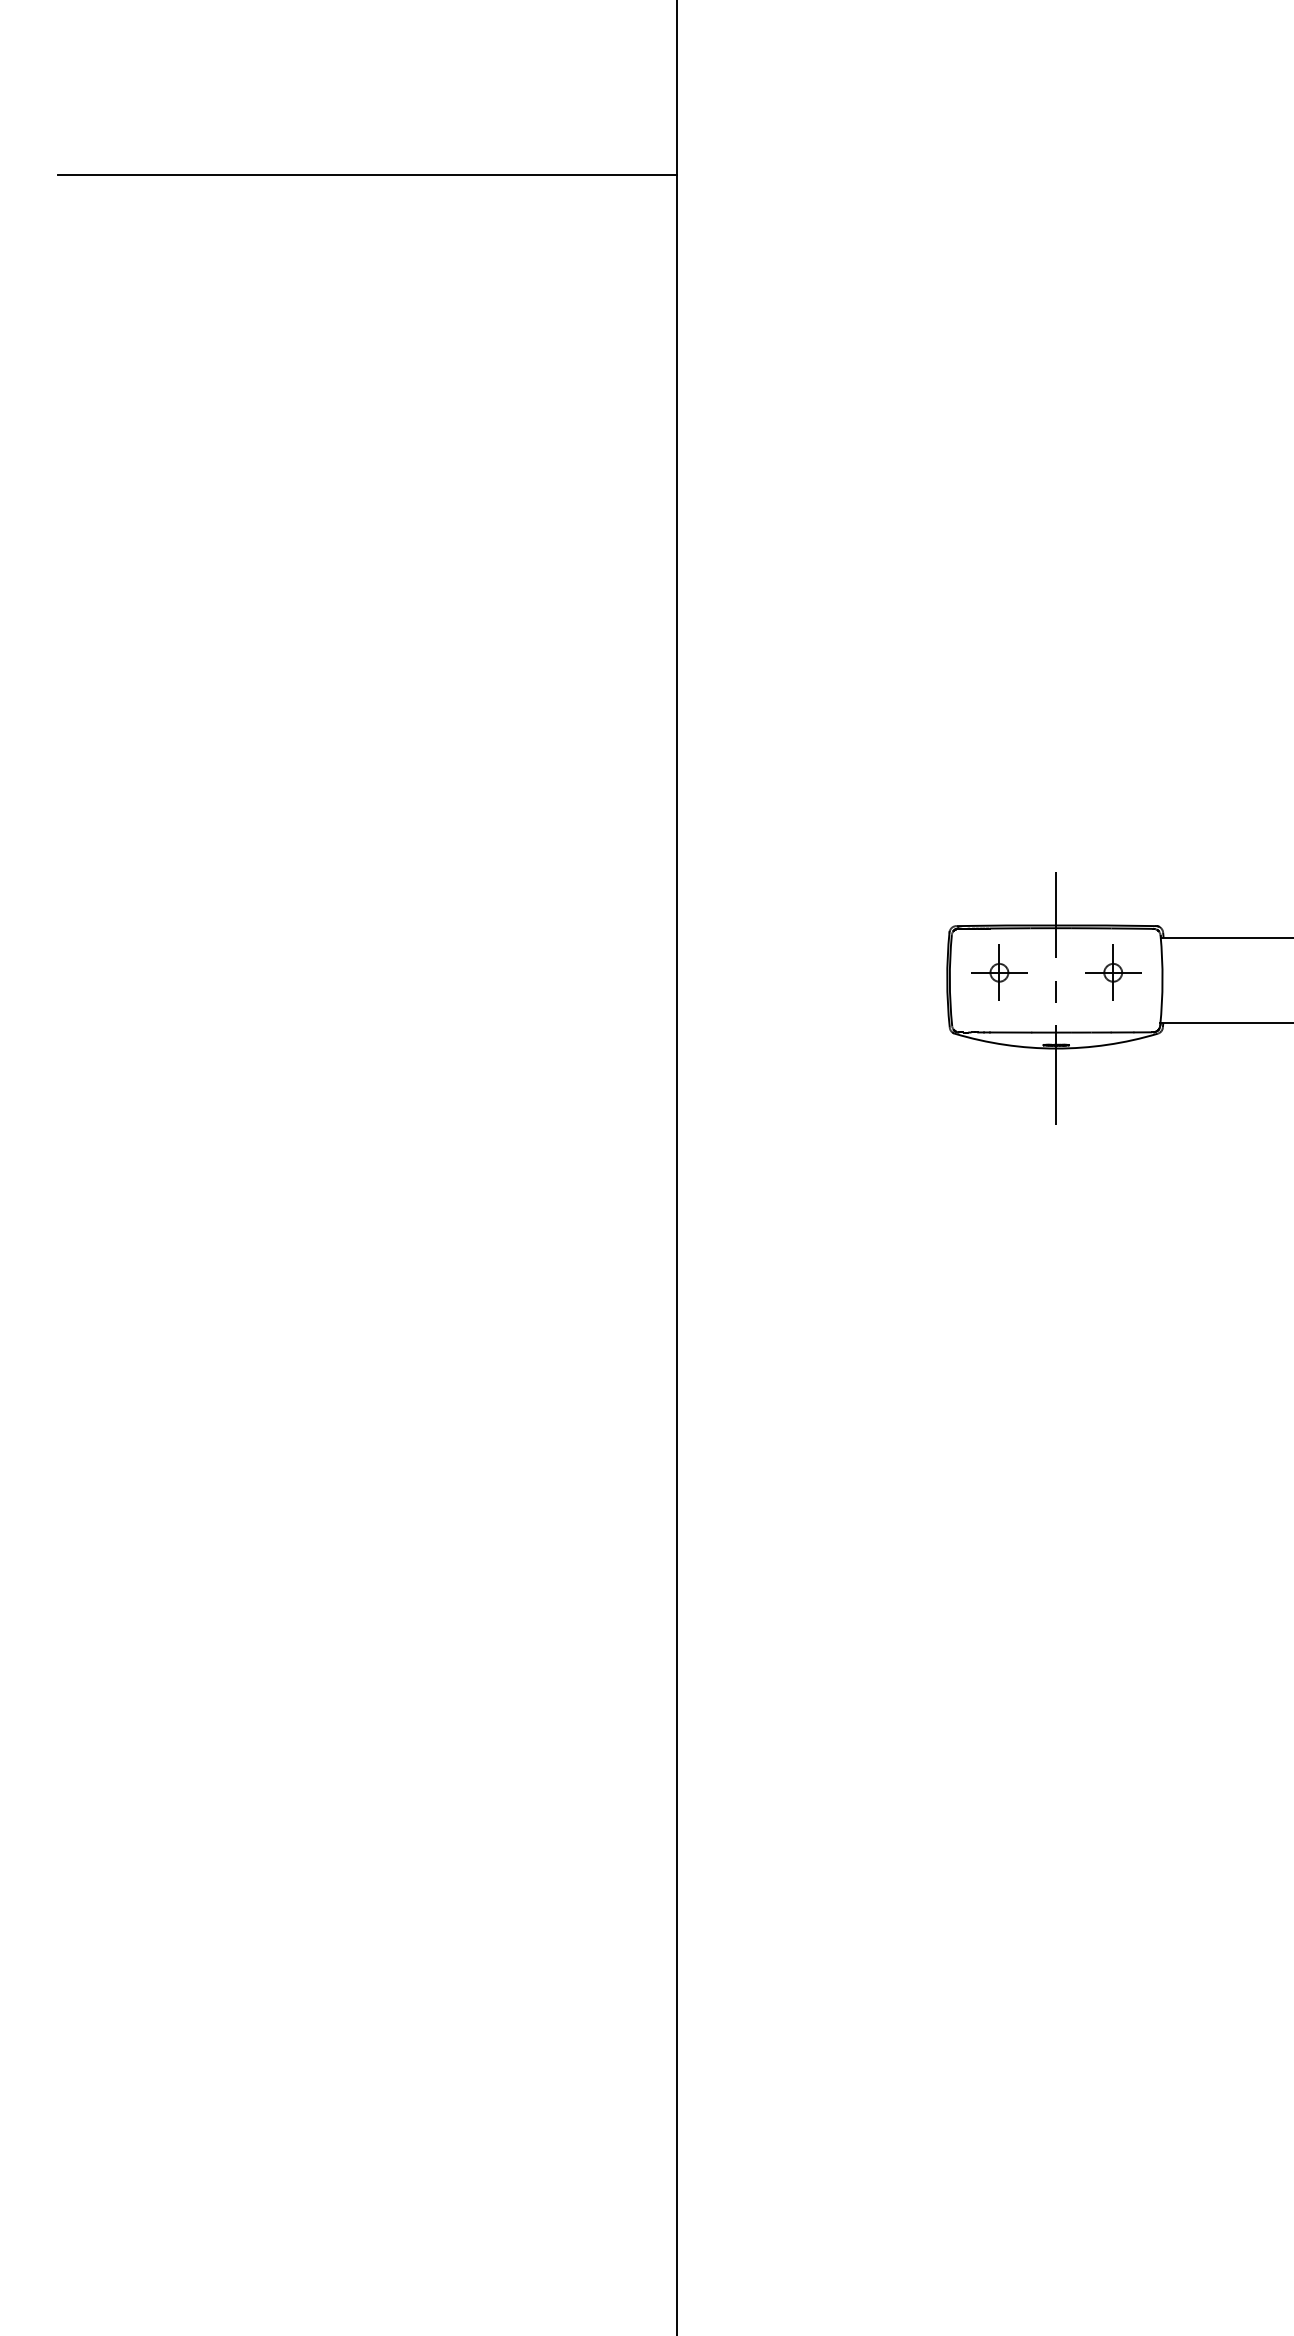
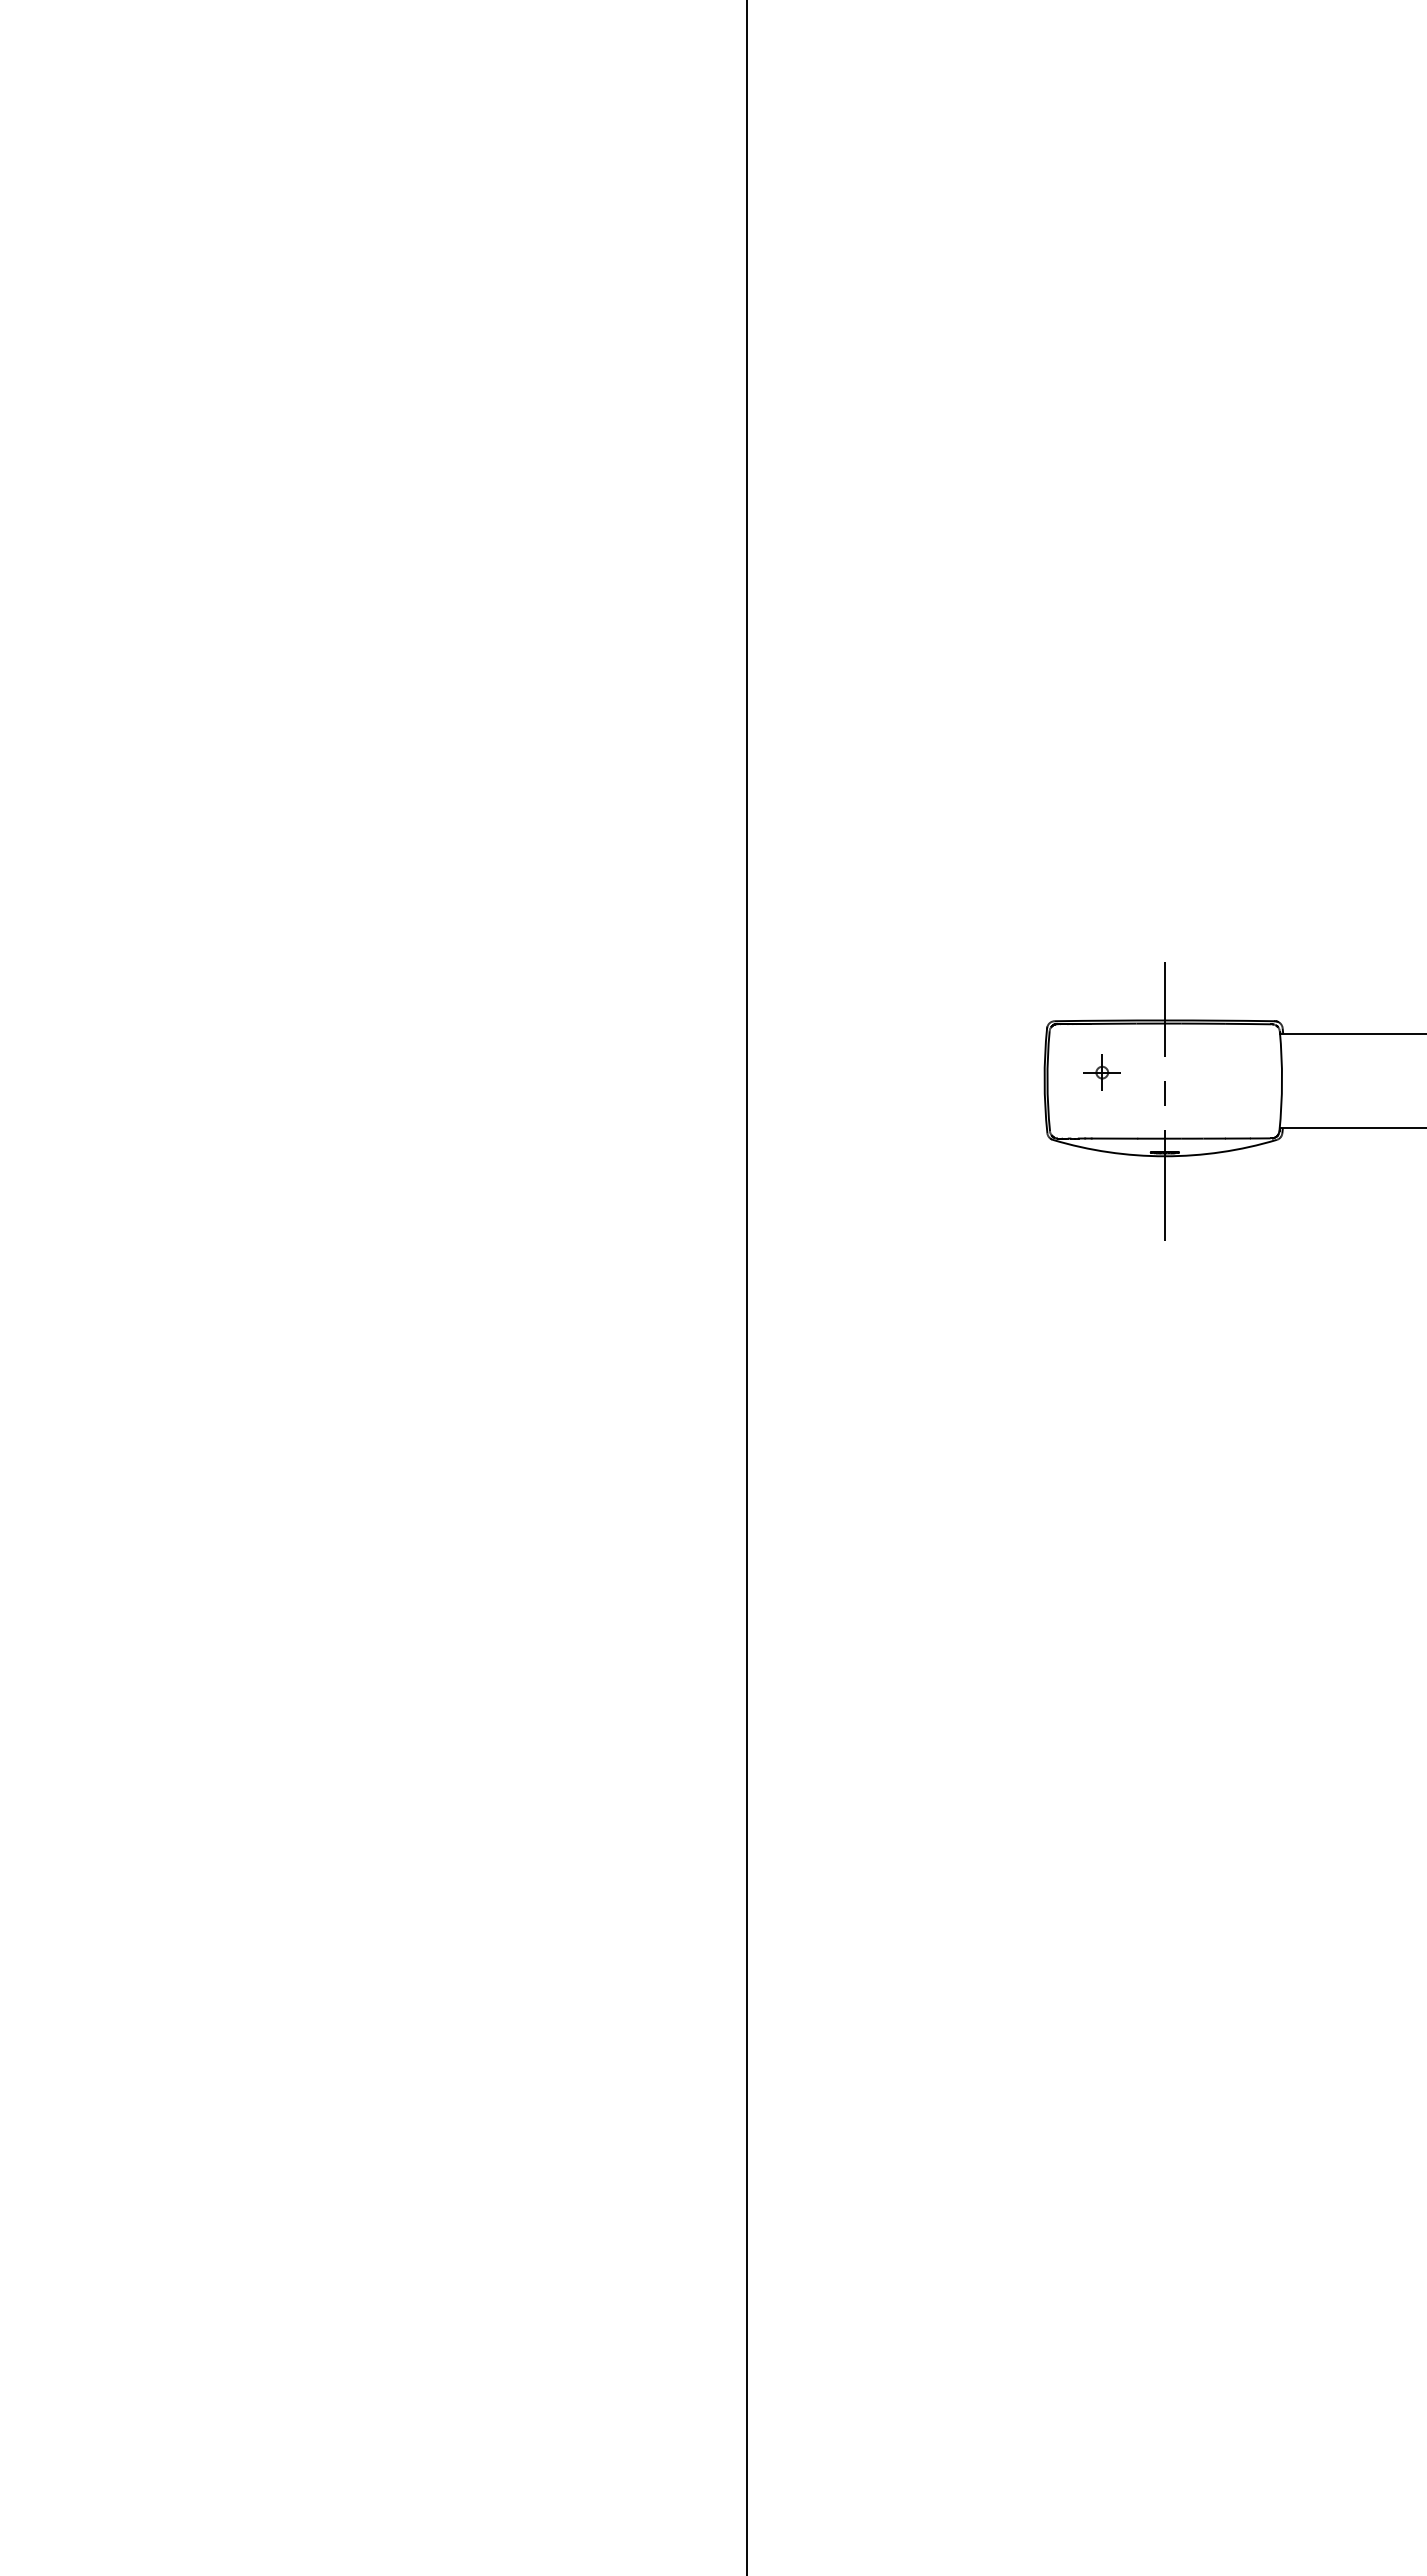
line: (367, 175) -> (405, 193), removed
part: (999, 972) -> (1102, 1072), size x0.6
part: (1113, 972) -> (1227, 1072), removed

